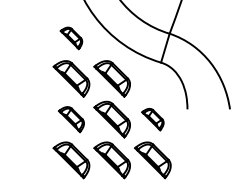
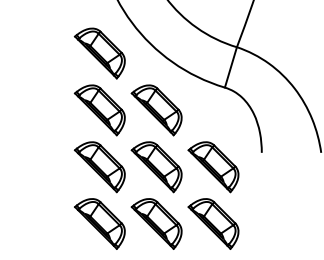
part: (71, 38) -> (99, 53), size x1.67
part: (71, 119) -> (99, 167), size x1.43
part: (152, 119) -> (212, 167), size x1.67

